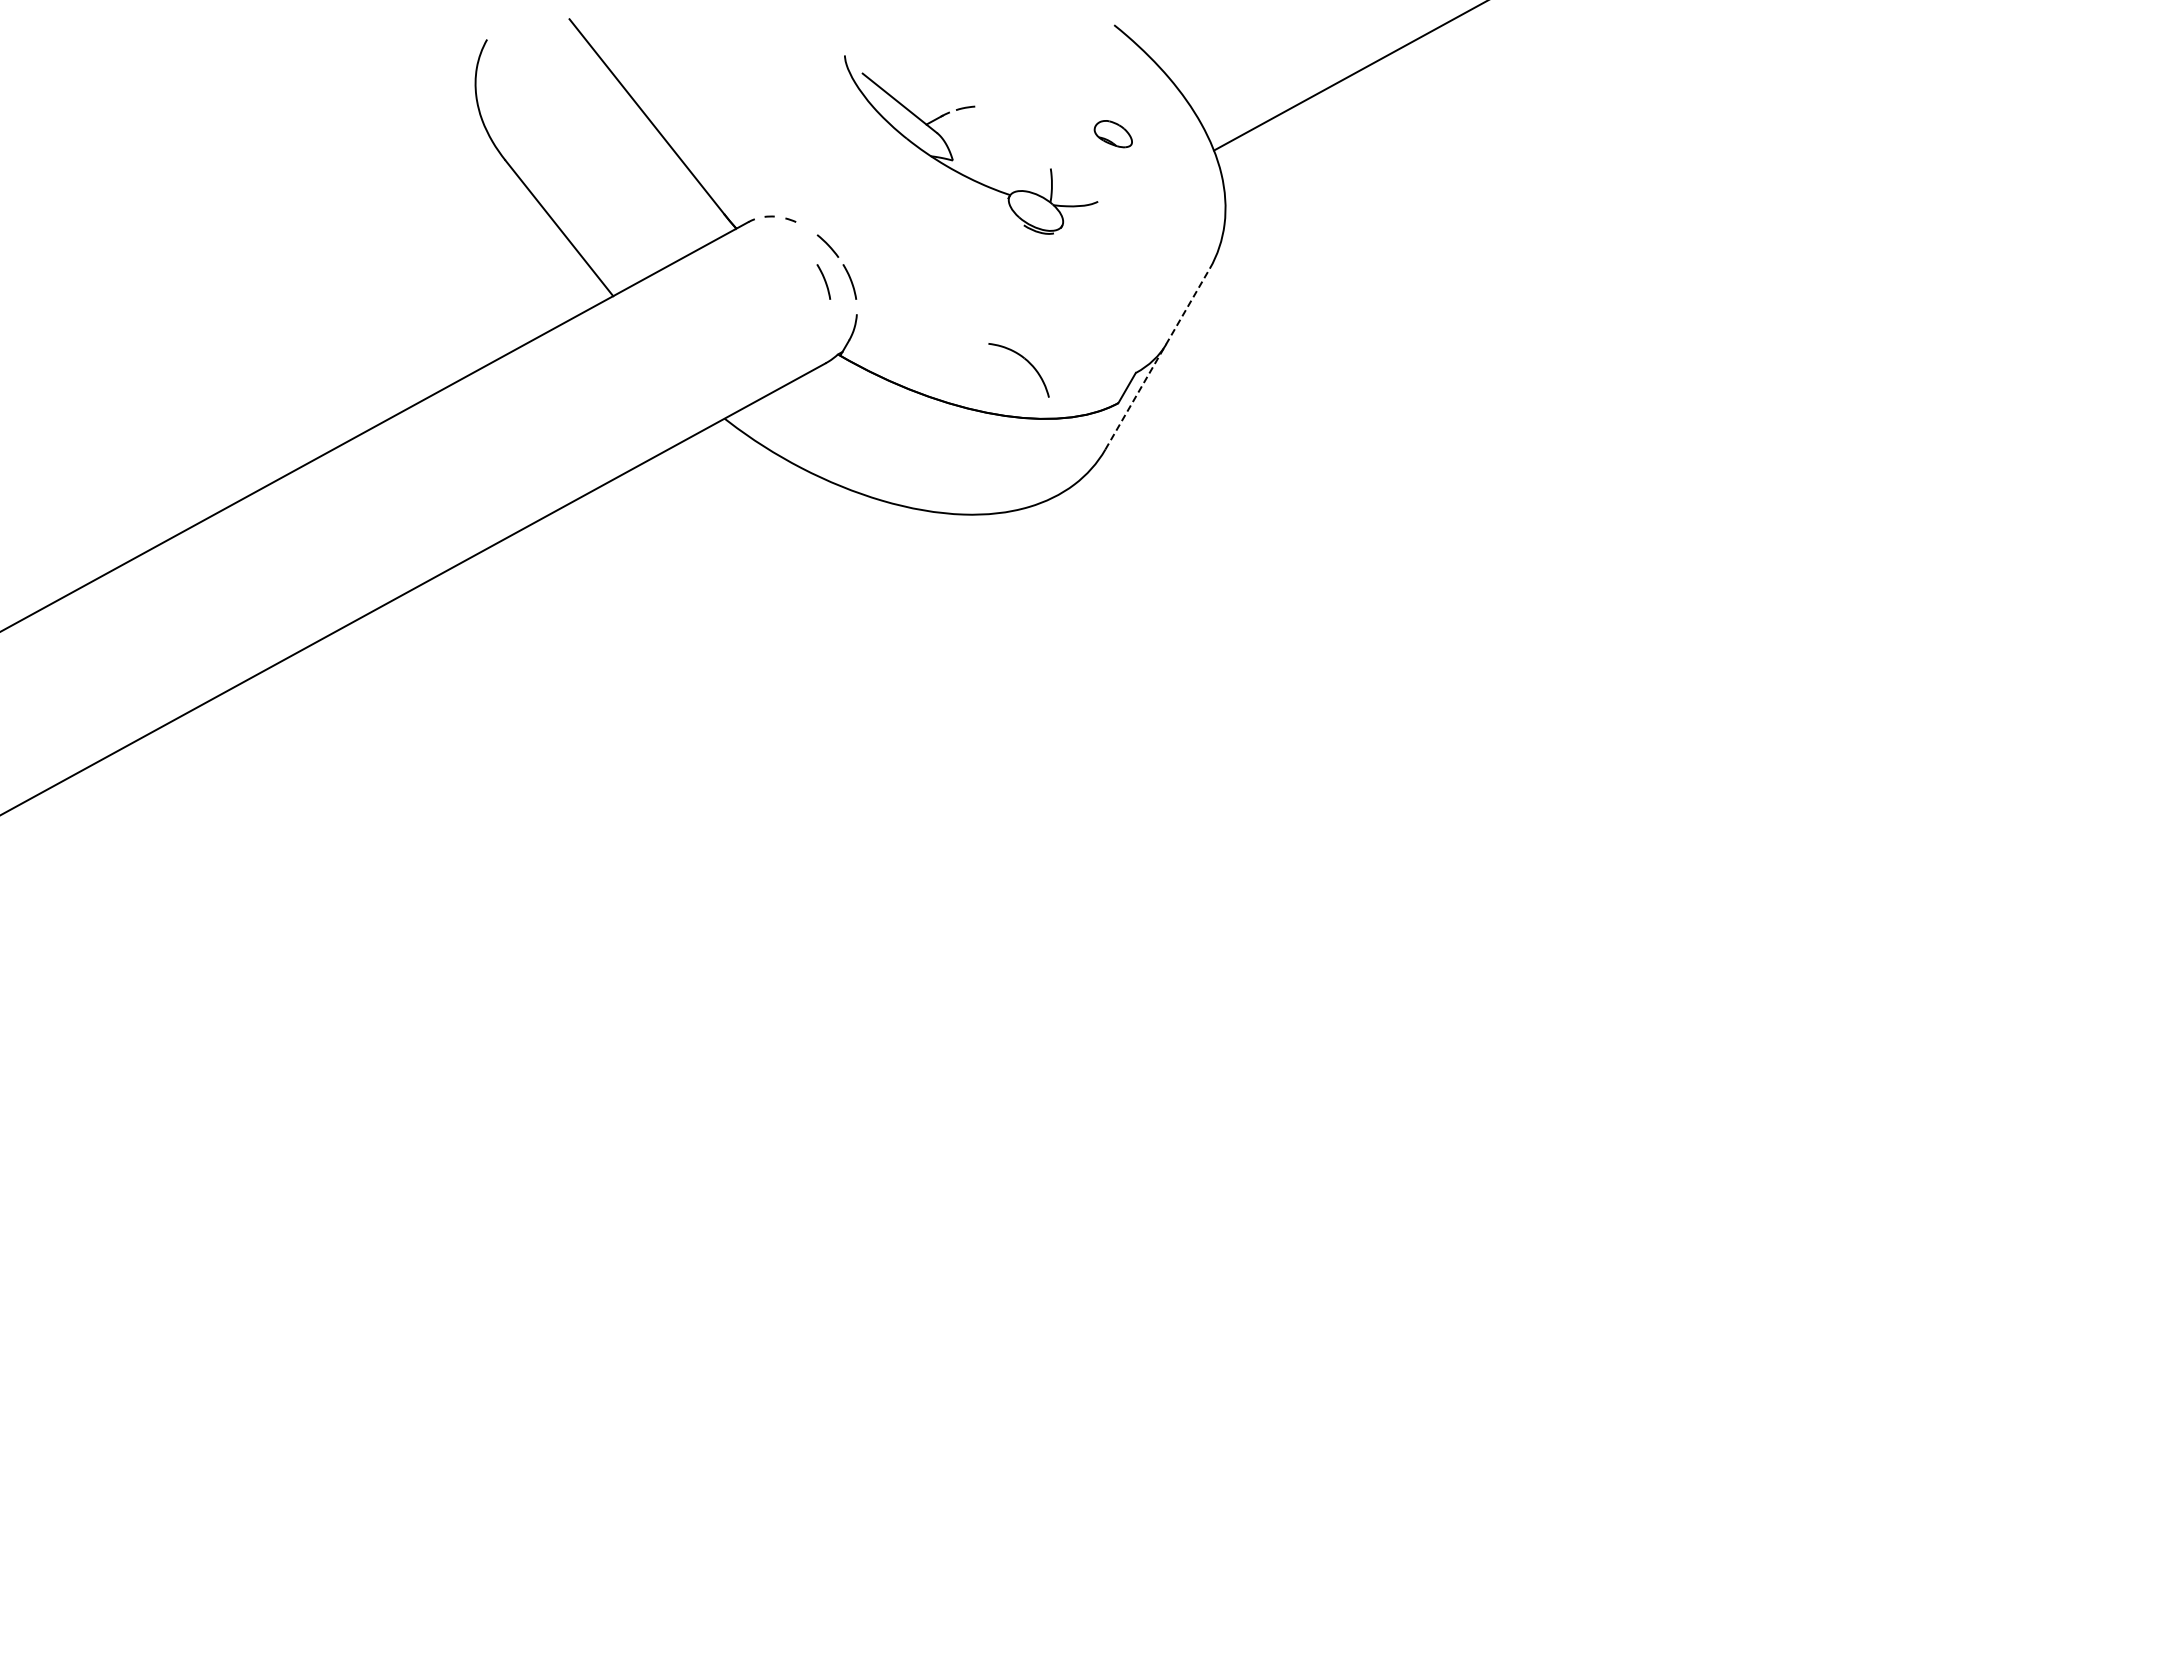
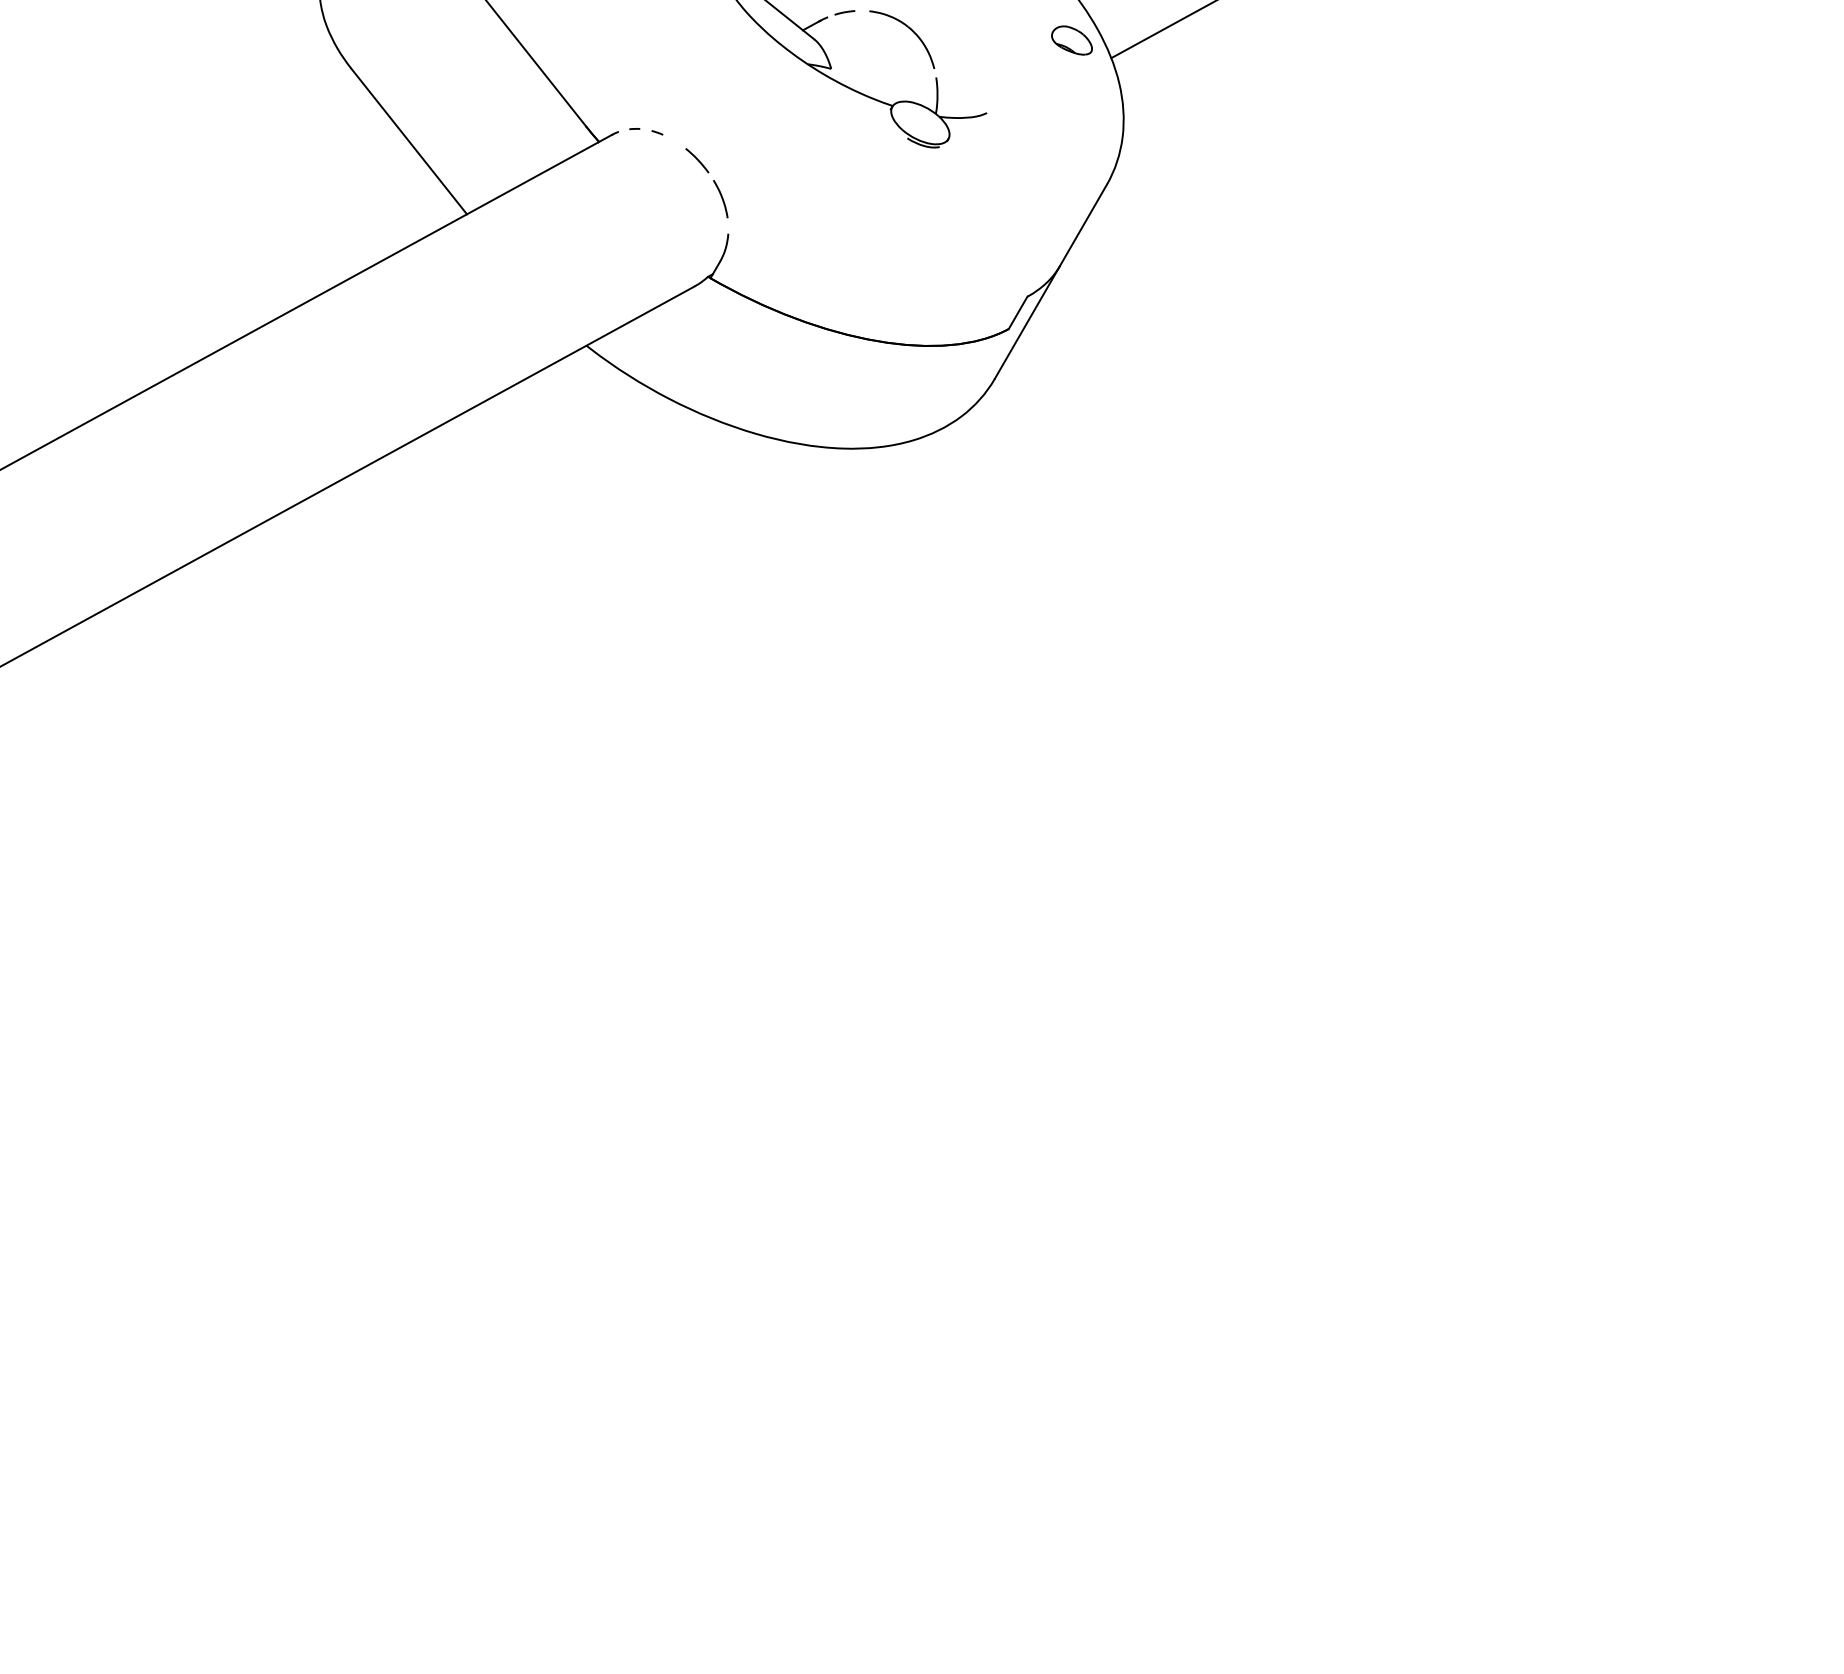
part: (1112, 134) -> (1071, 40), moved
curve: (824, 281) -> (693, 198), removed
line: (1157, 358) -> (1050, 281), dashed -> solid
part: (1026, 361) -> (910, 30), moved

